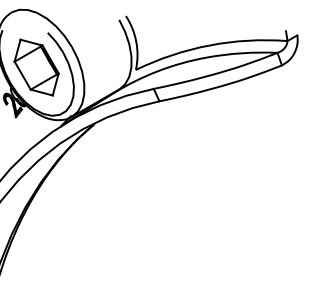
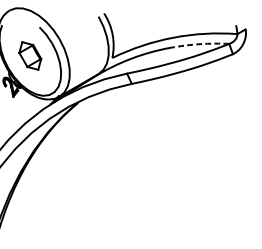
arc: (242, 53) -> (200, 44), solid -> dashed
part: (36, 67) -> (30, 55), size x0.6

